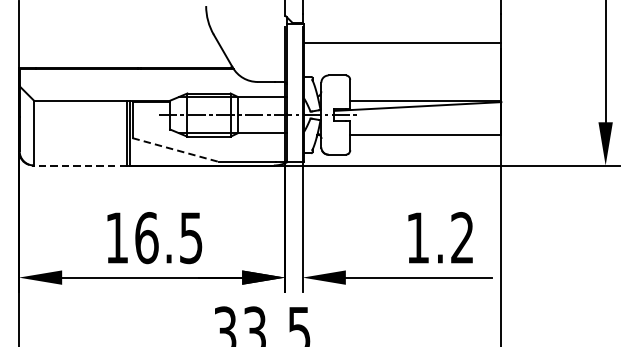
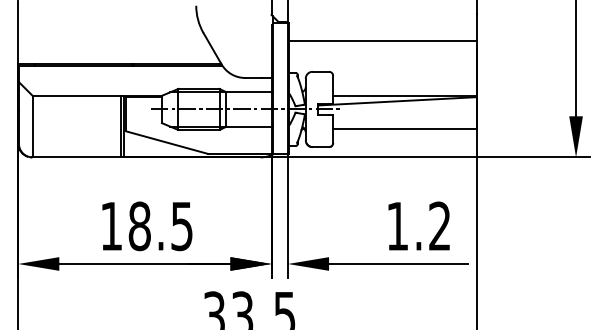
line: (175, 149) -> (167, 142), dashed -> solid
line: (80, 165) -> (76, 157), dashed -> solid
text: (146, 238) -> (139, 226), 16.5 -> 18.5

